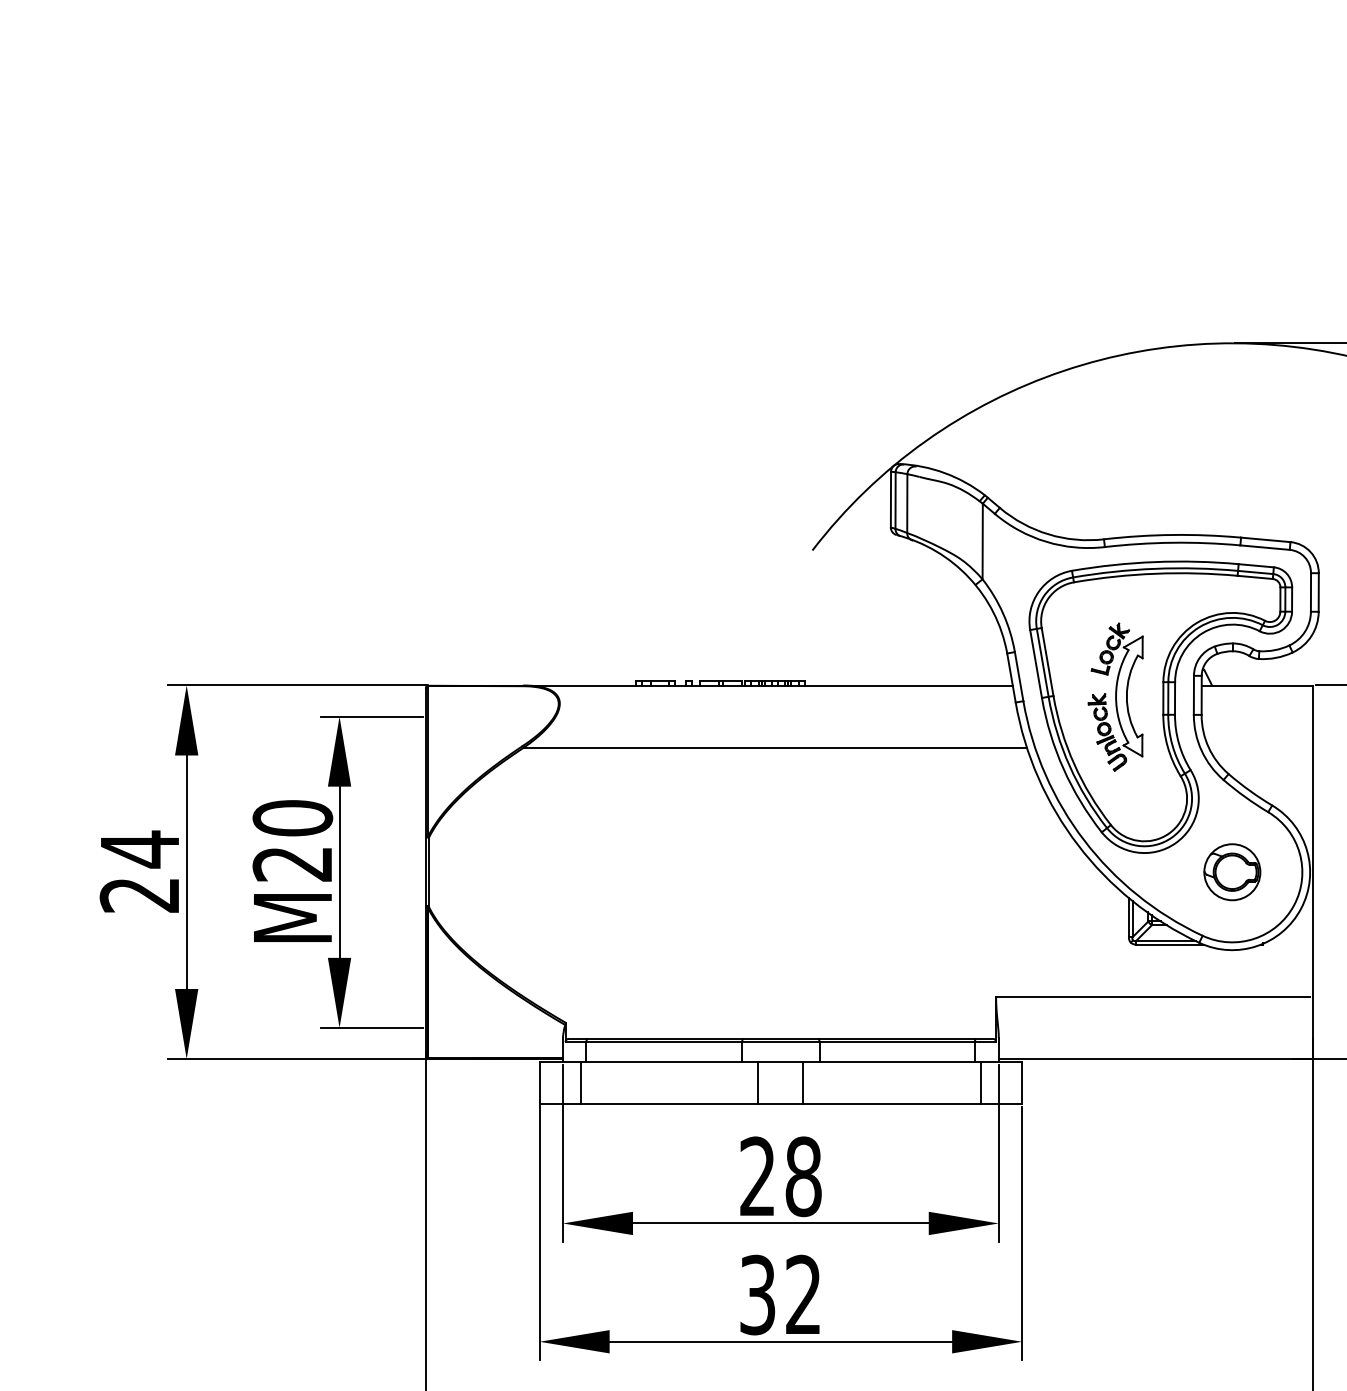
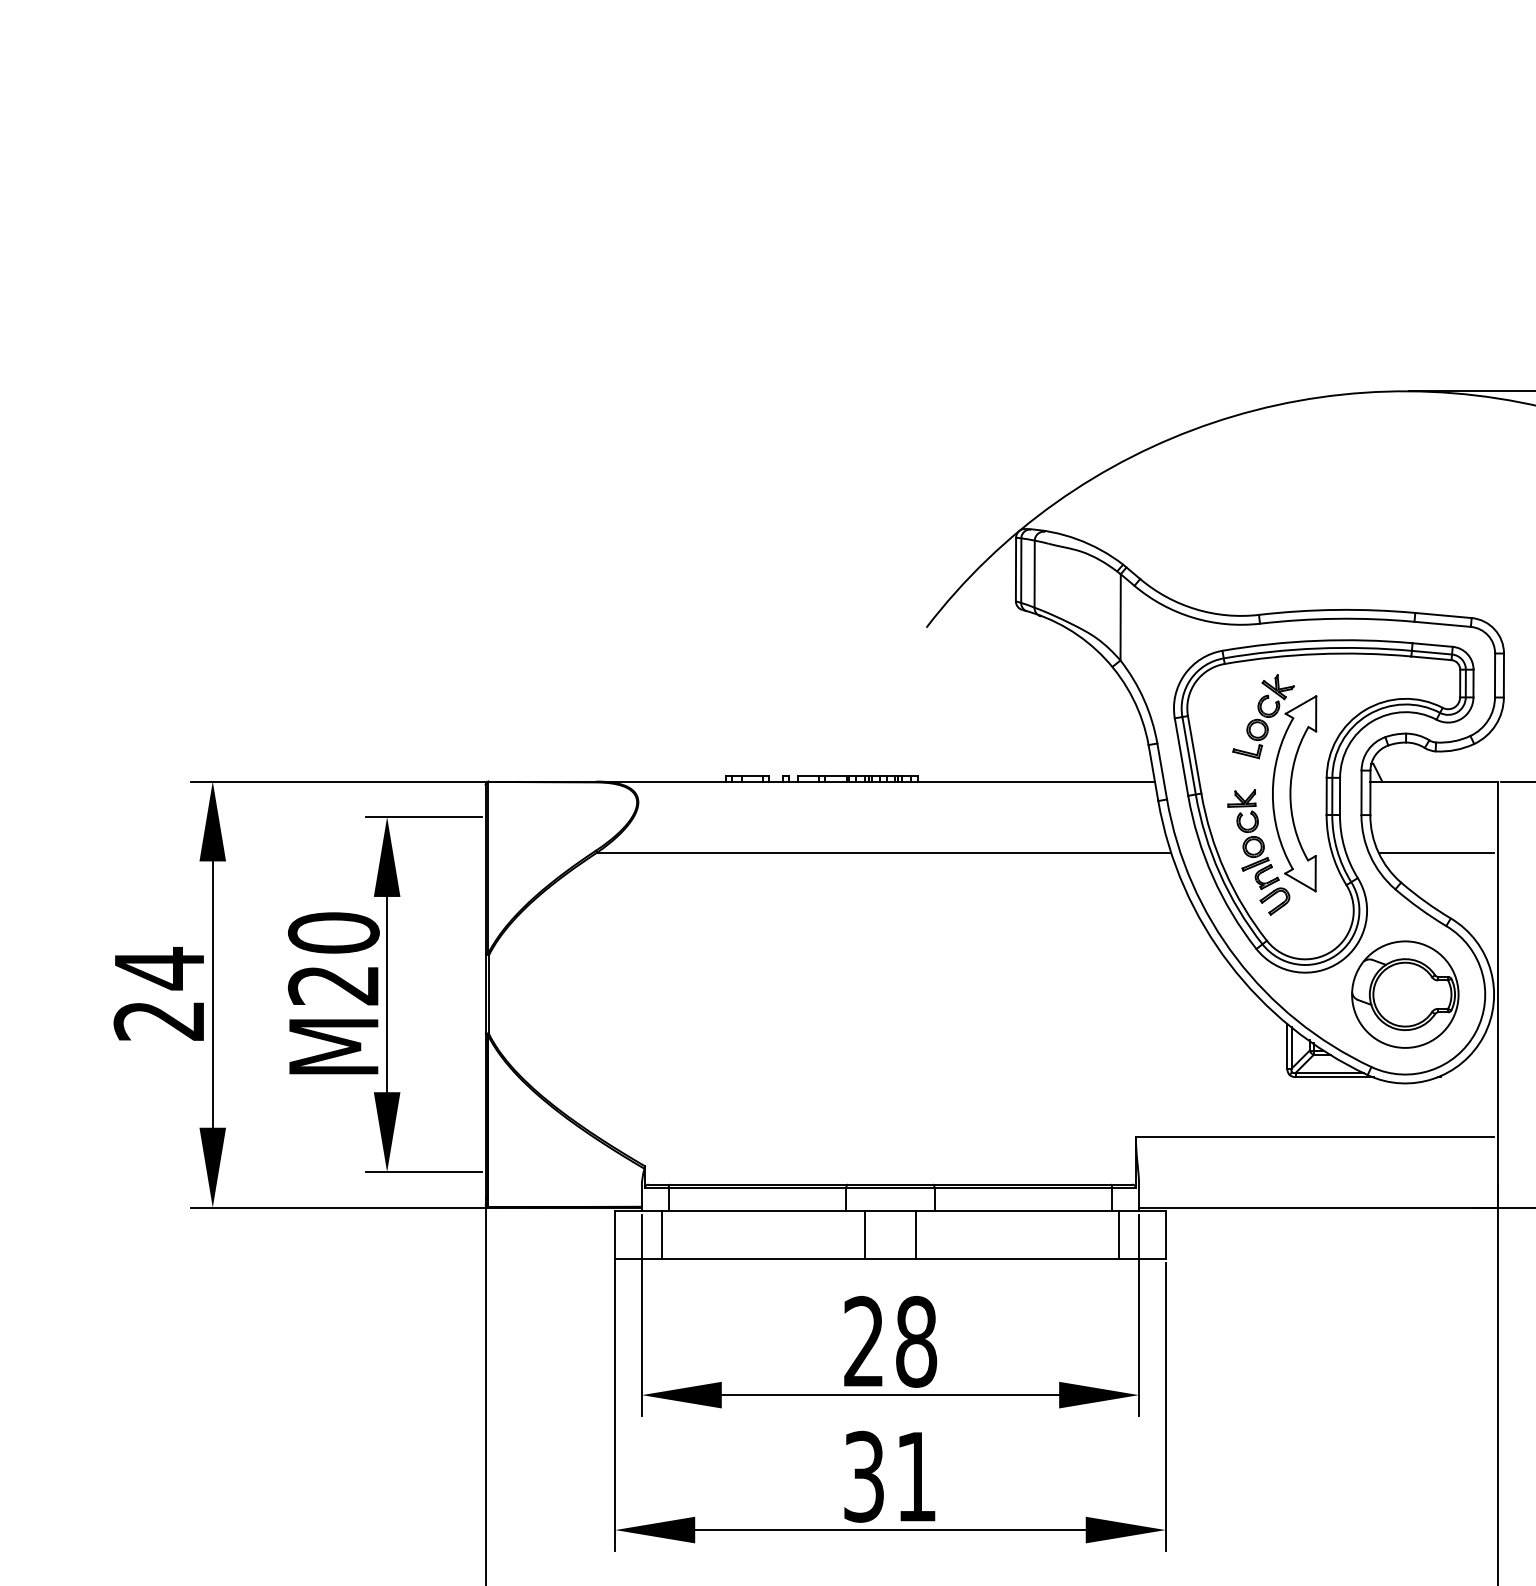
part: (1115, 696) -> (1272, 794), size x1.43
line: (1259, 747) -> (1436, 852), added
part: (1232, 872) -> (1405, 994), size x1.67
text: (802, 1293) -> (915, 1475), 32 -> 31

